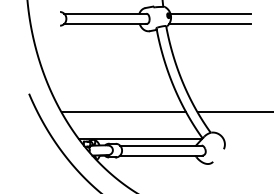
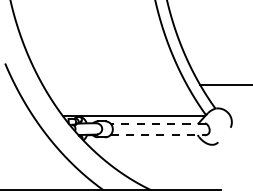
line: (123, 112) -> (114, 85), removed
line: (160, 145) -> (157, 123), solid -> dashed
line: (161, 155) -> (158, 134), solid -> dashed

